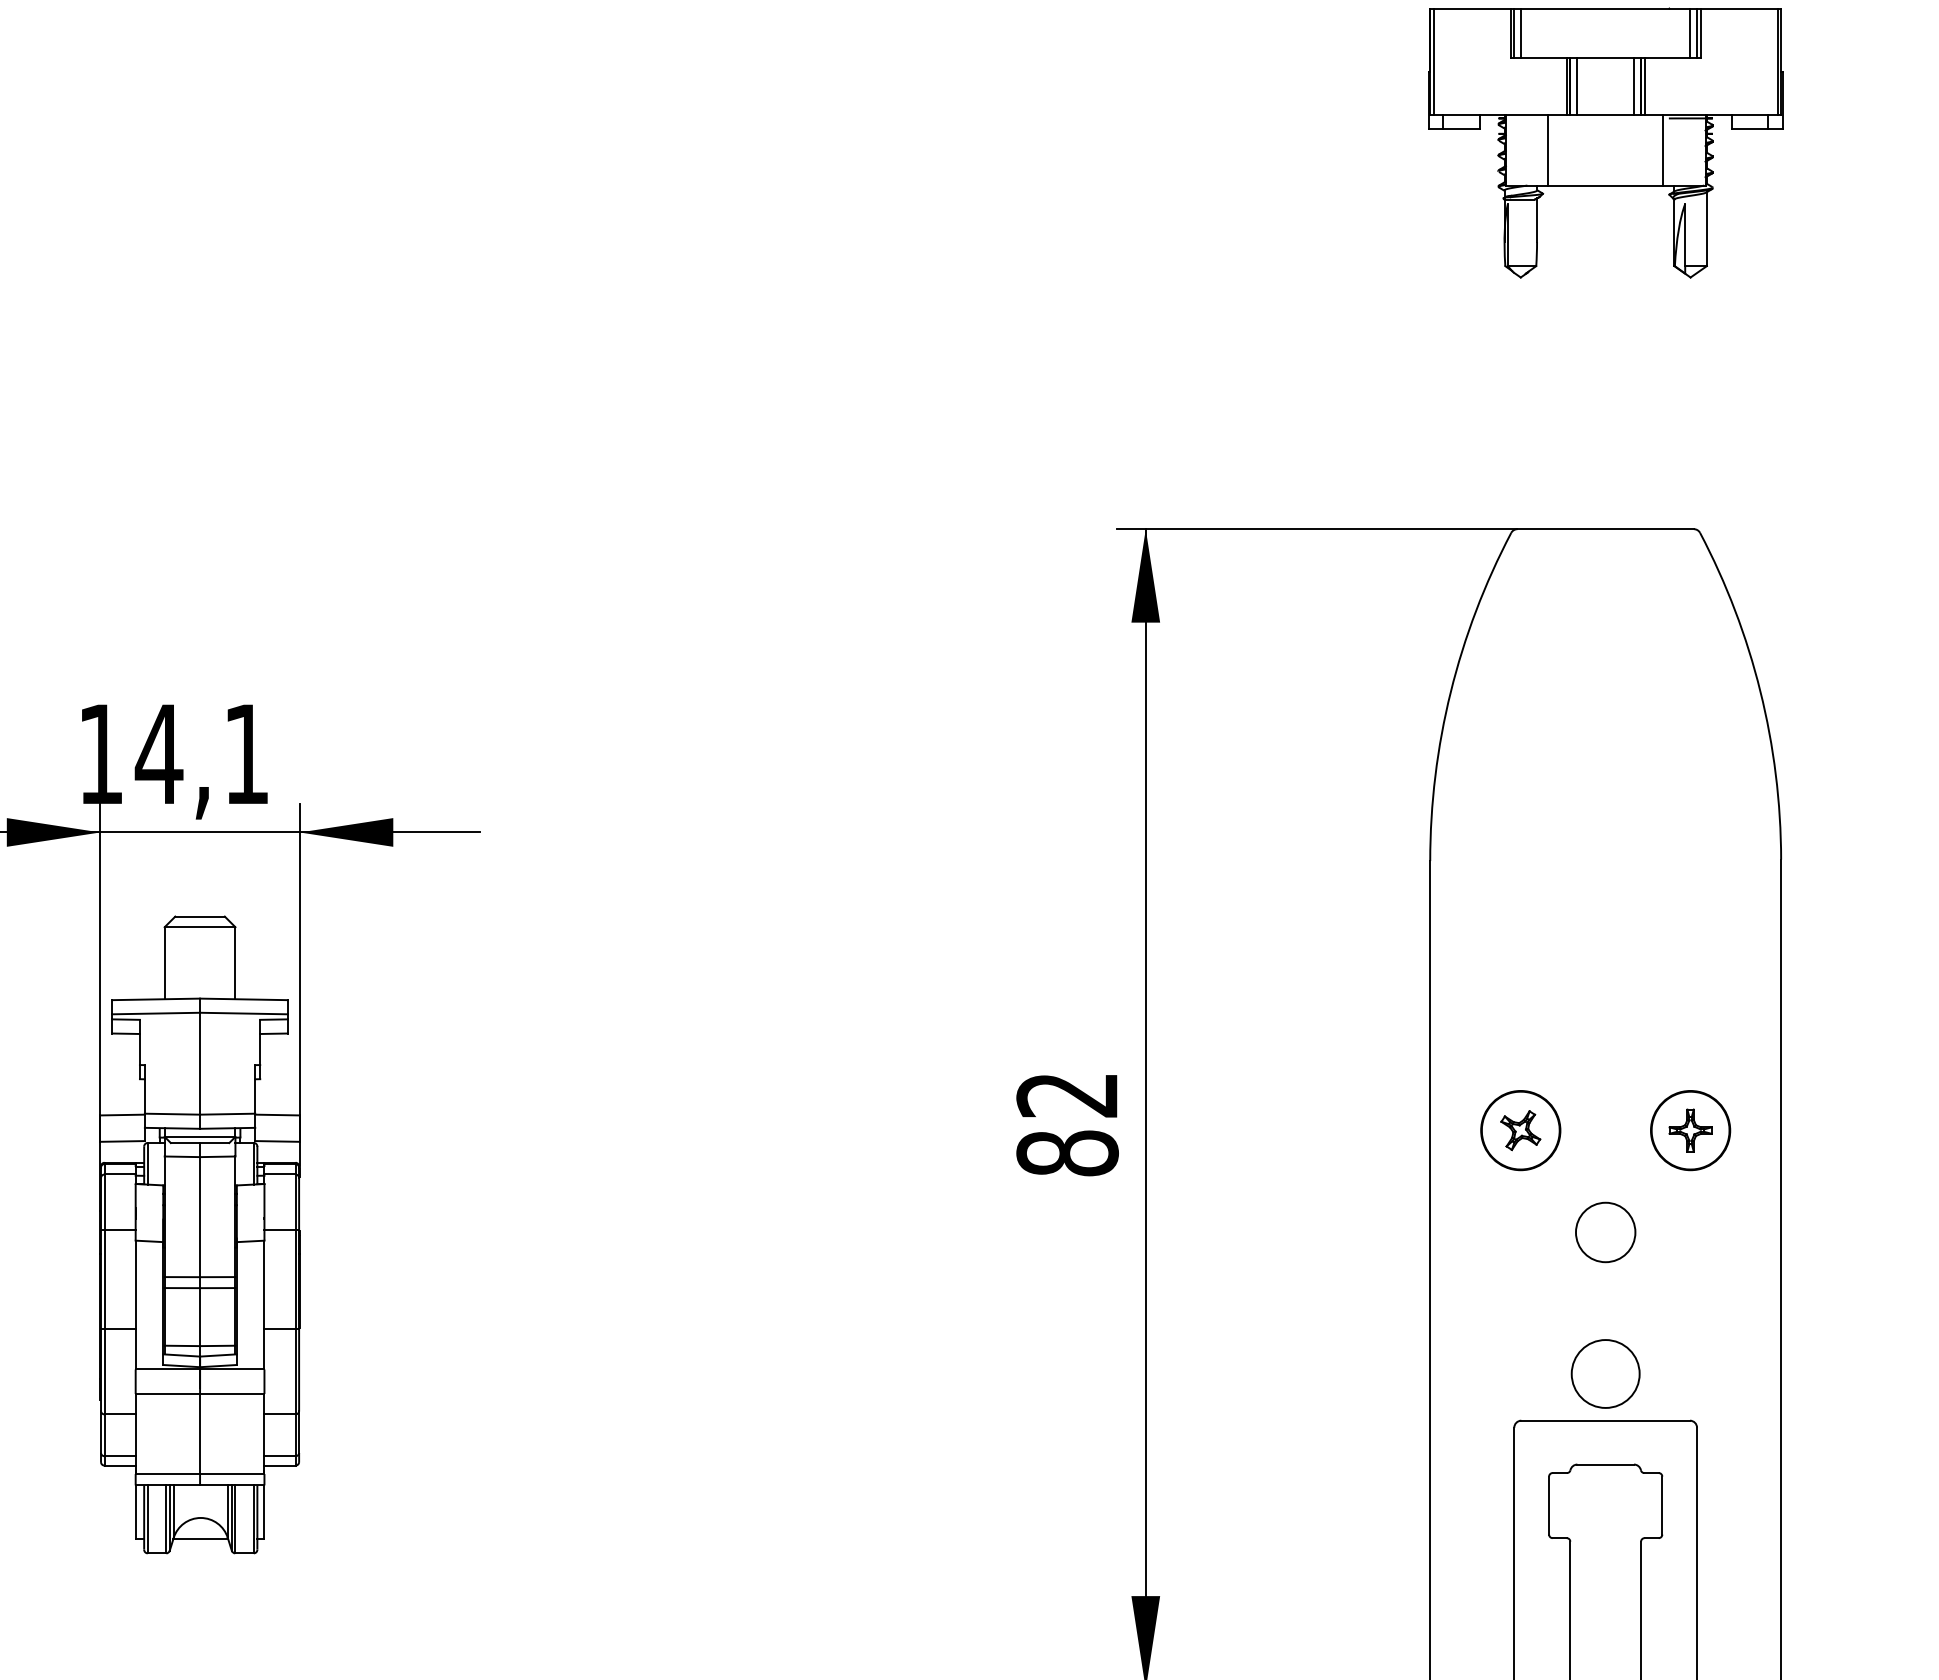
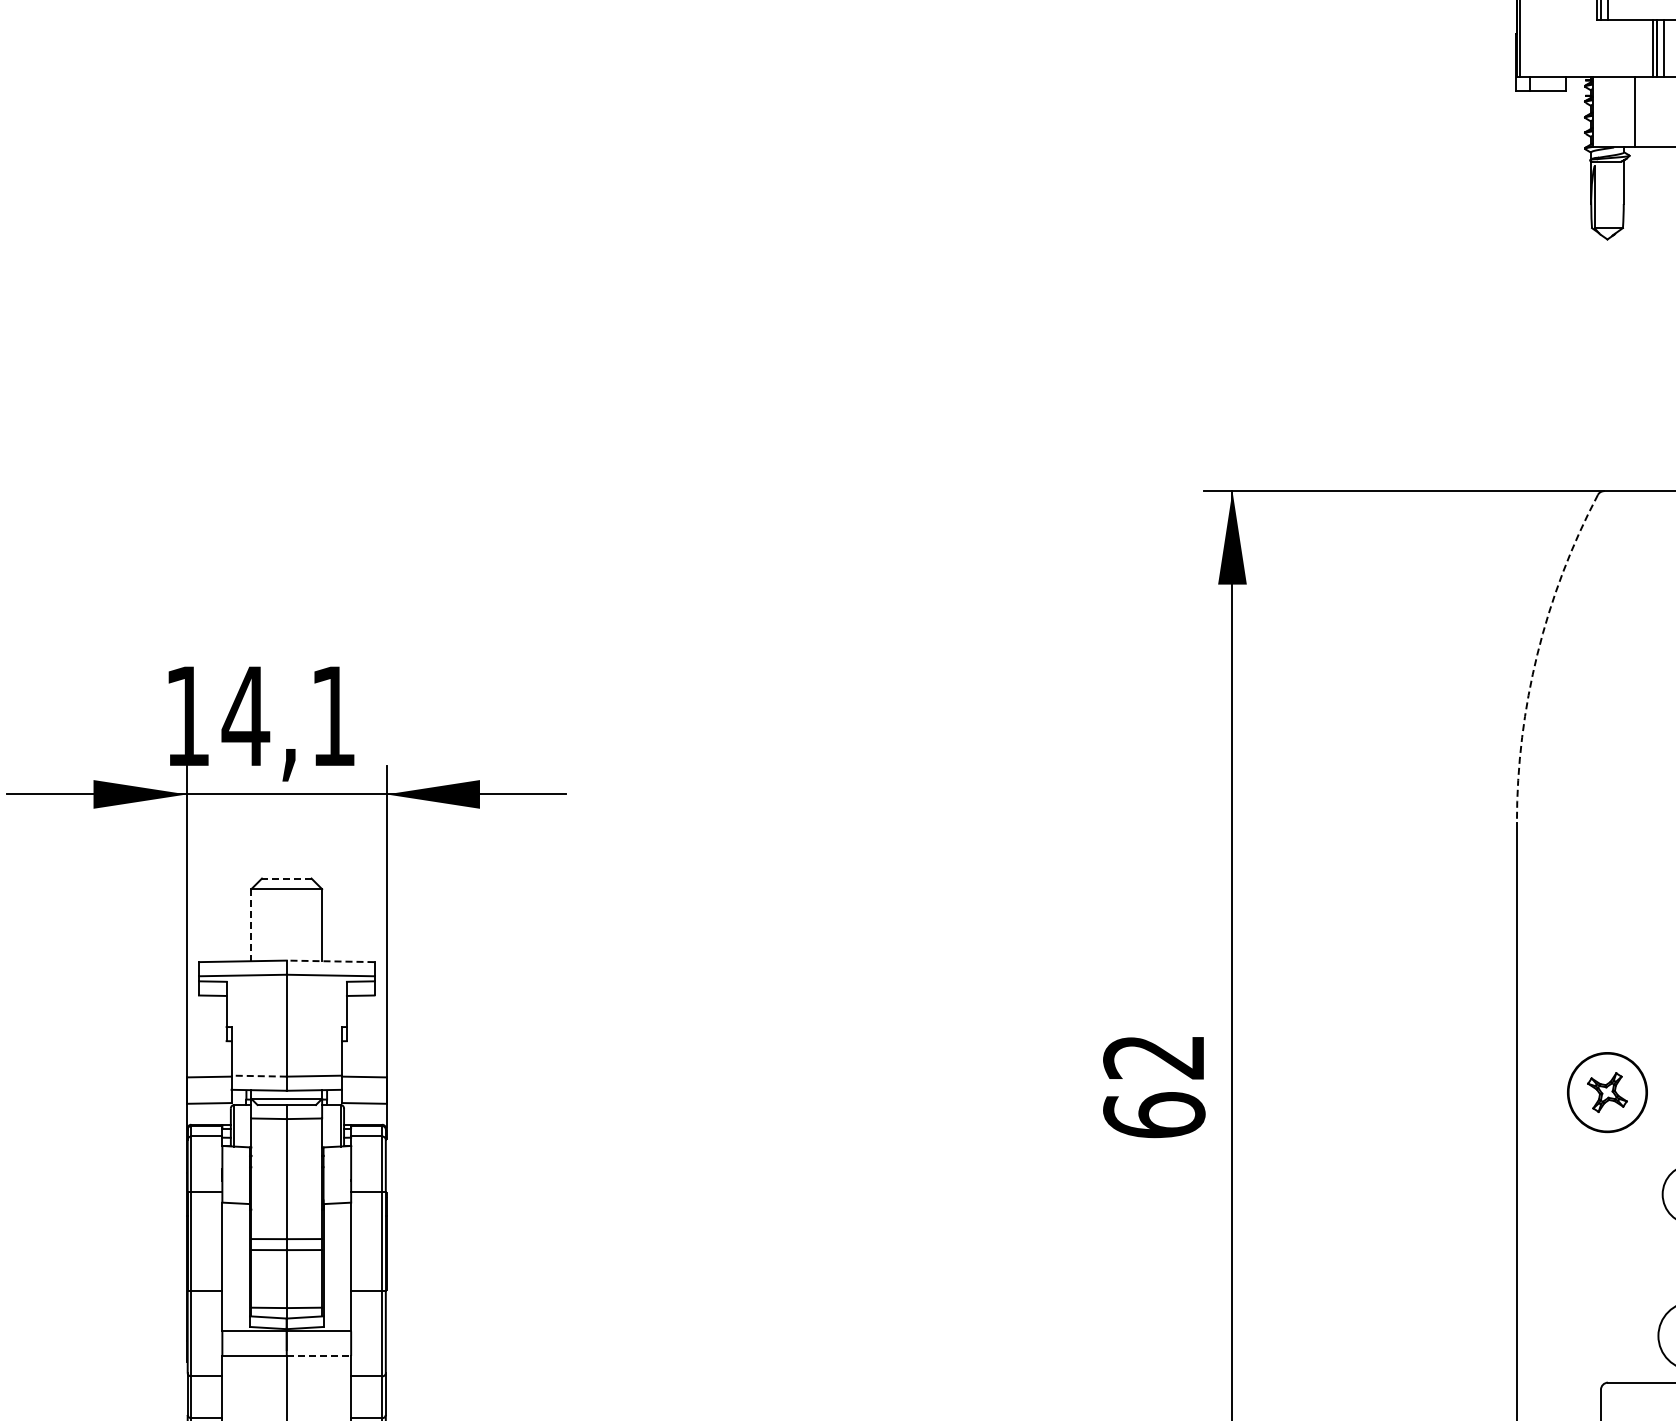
arc: (1450, 692) -> (1537, 654), solid -> dashed
line: (200, 916) -> (287, 878), solid -> dashed
line: (164, 963) -> (251, 925), solid -> dashed
line: (243, 999) -> (330, 961), solid -> dashed
line: (172, 1114) -> (259, 1076), solid -> dashed
text: (1067, 1153) -> (1154, 1115), 82 -> 62
line: (232, 1393) -> (319, 1355), solid -> dashed

